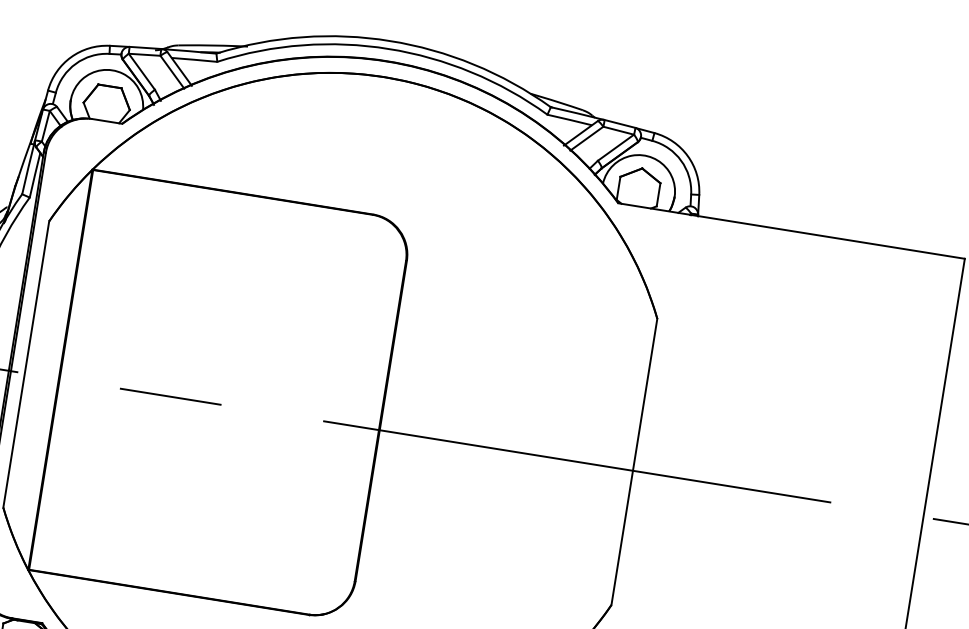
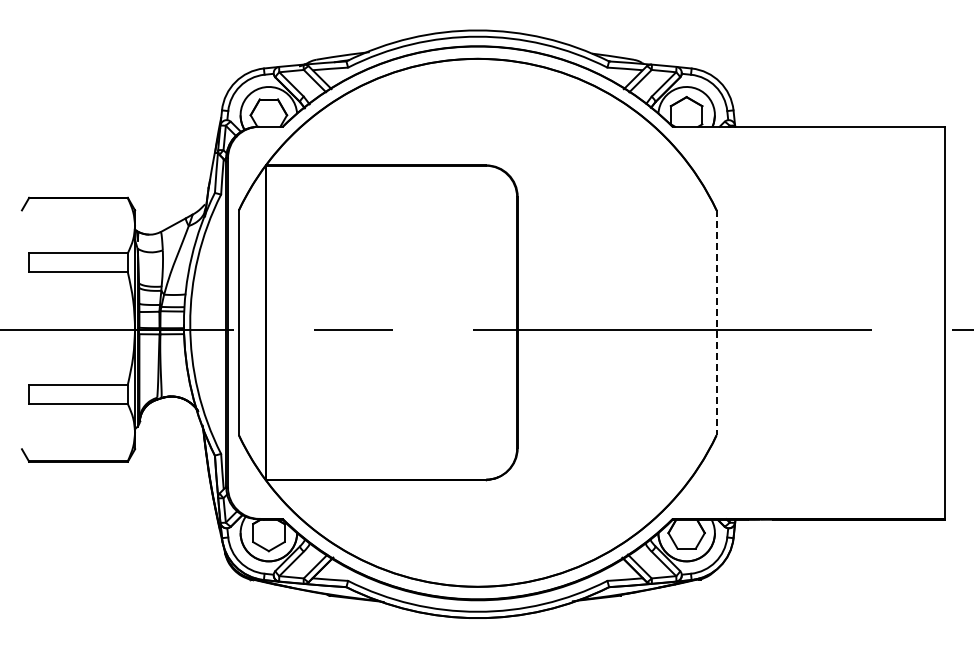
line: (634, 462) -> (716, 323), solid -> dashed

